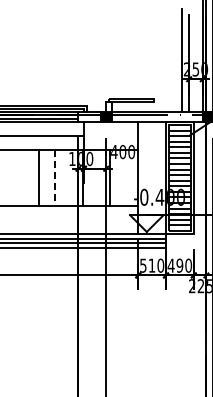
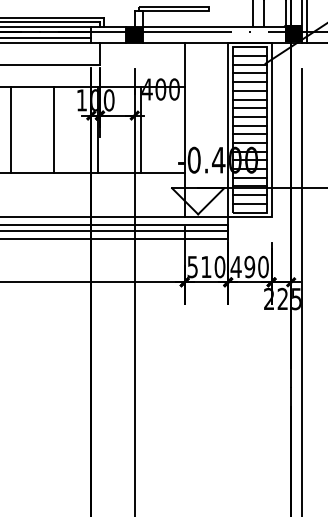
line: (38, 177) -> (10, 129), moved
line: (54, 177) -> (53, 129), dashed -> solid

